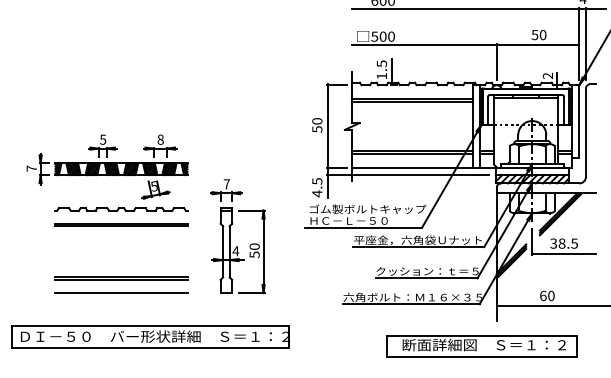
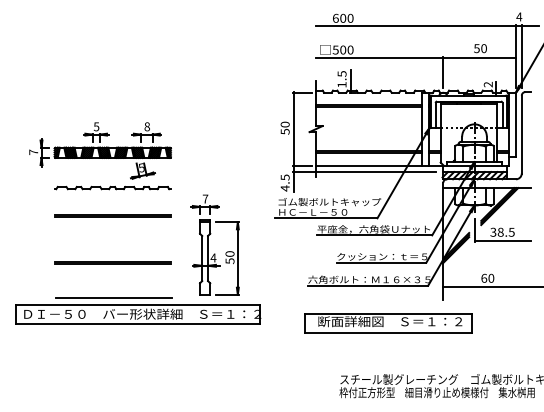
part: (107, 173) -> (100, 156), moved
part: (237, 235) -> (214, 244), moved
line: (121, 292) -> (113, 297), moved
part: (482, 347) -> (388, 323), moved

